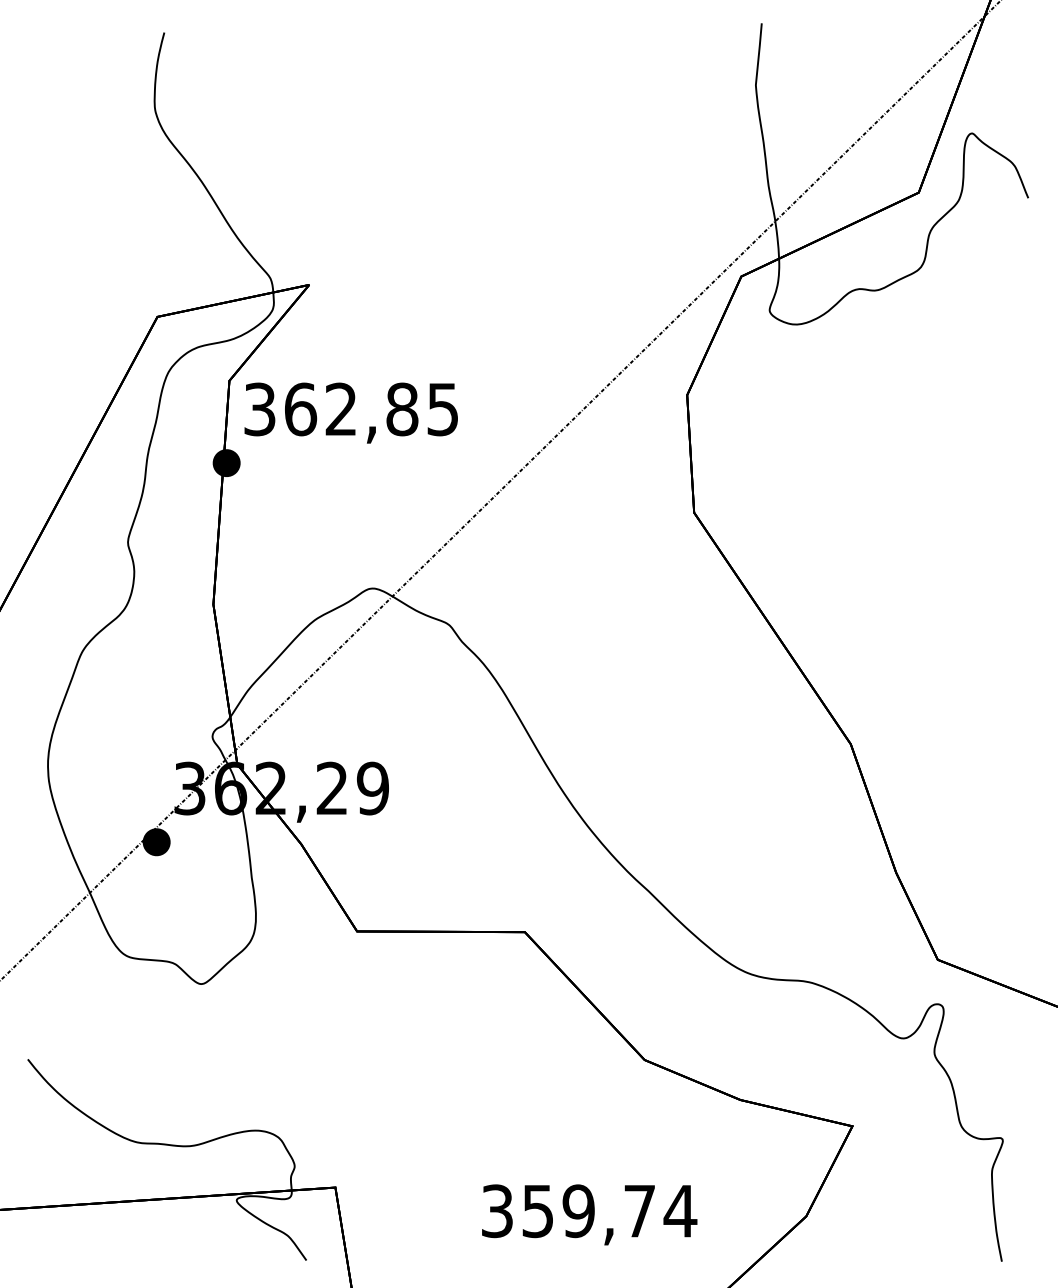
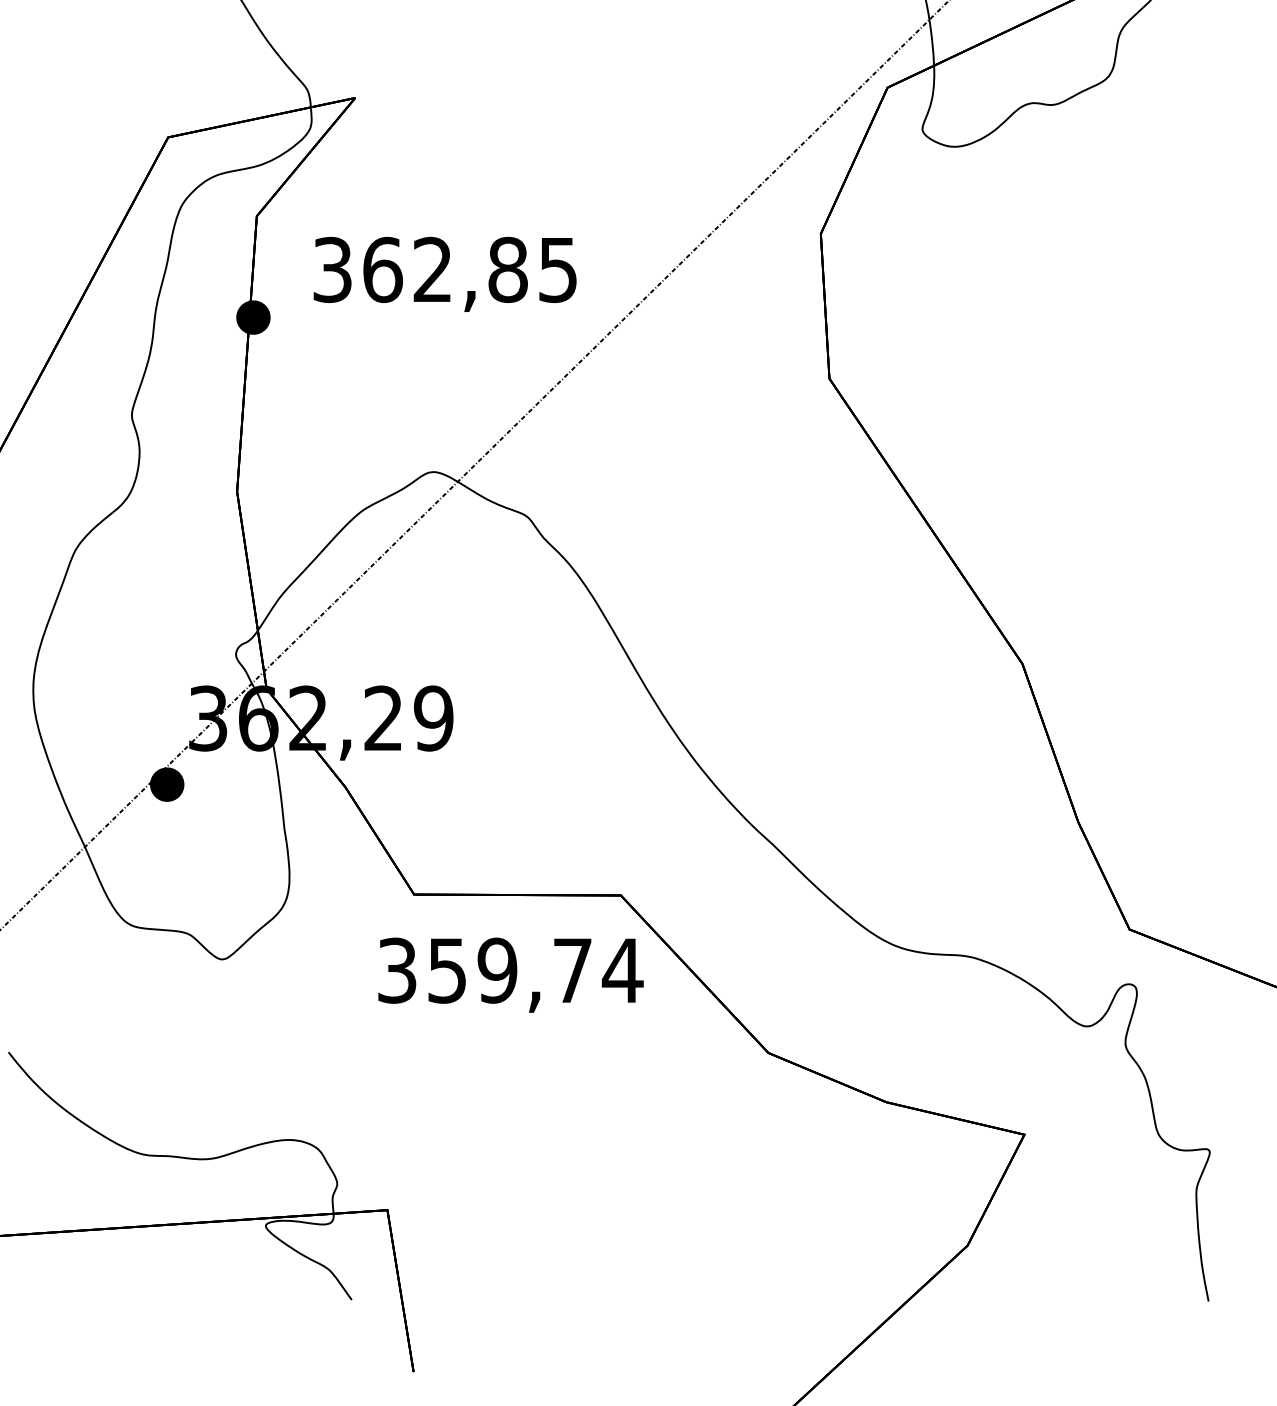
text: (350, 412) -> (444, 273), moved
text: (589, 1214) -> (510, 974), moved

